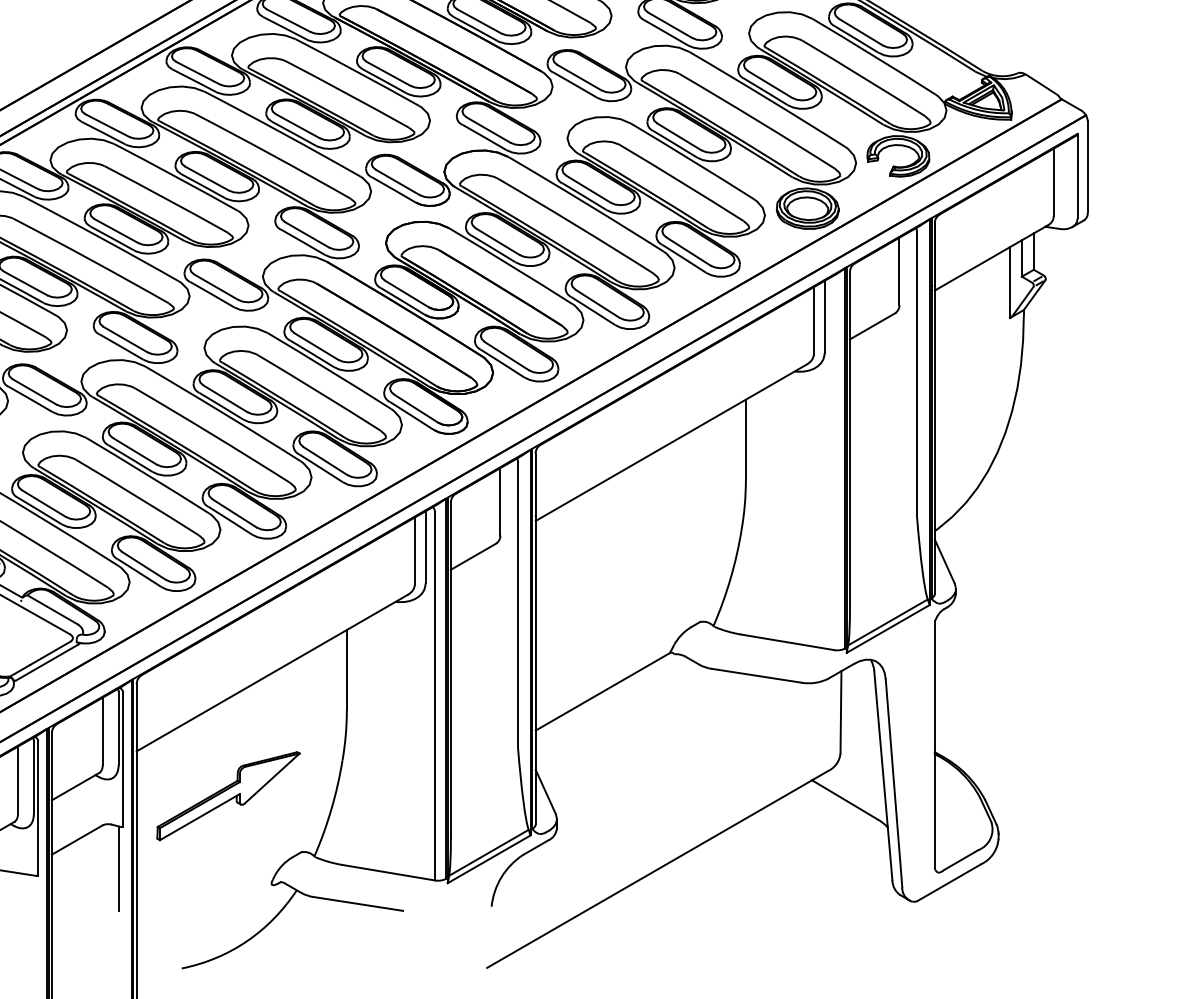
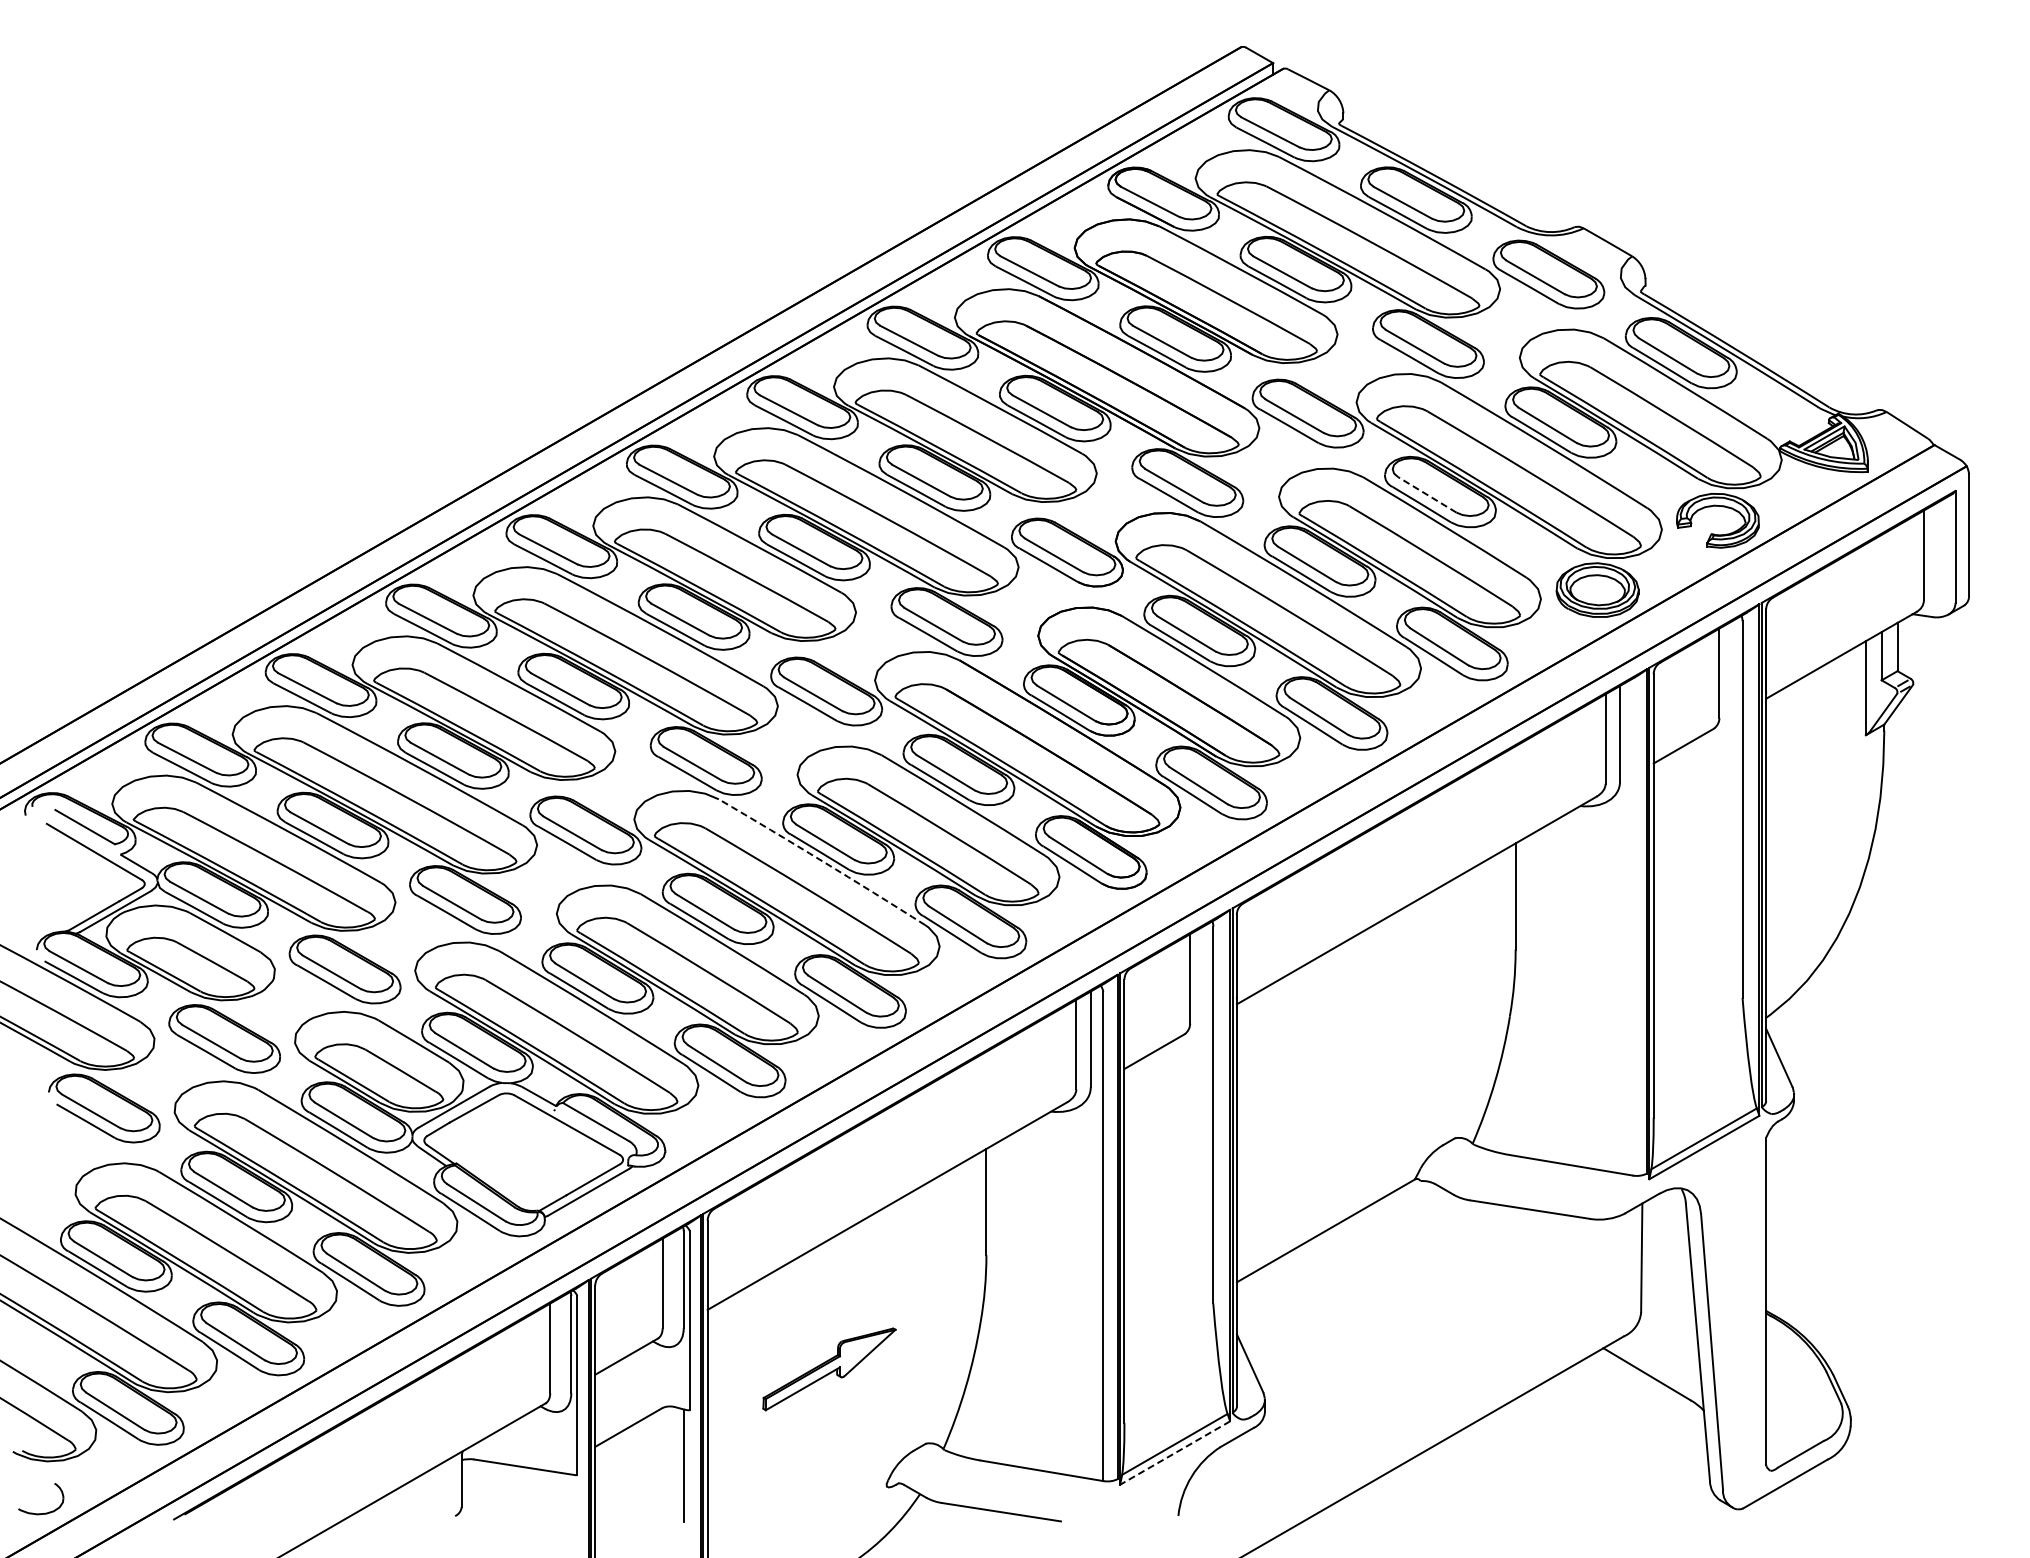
line: (678, 136) -> (1426, 494), solid -> dashed
arc: (223, 413) -> (822, 861), solid -> dashed
part: (228, 796) -> (829, 1369), size x0.7
line: (489, 859) -> (1175, 1453), solid -> dashed

